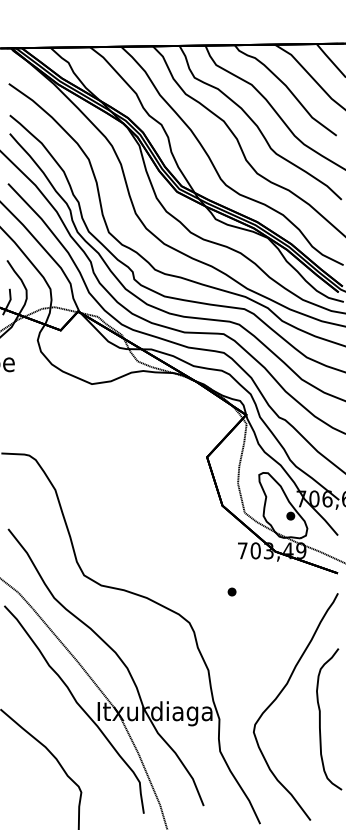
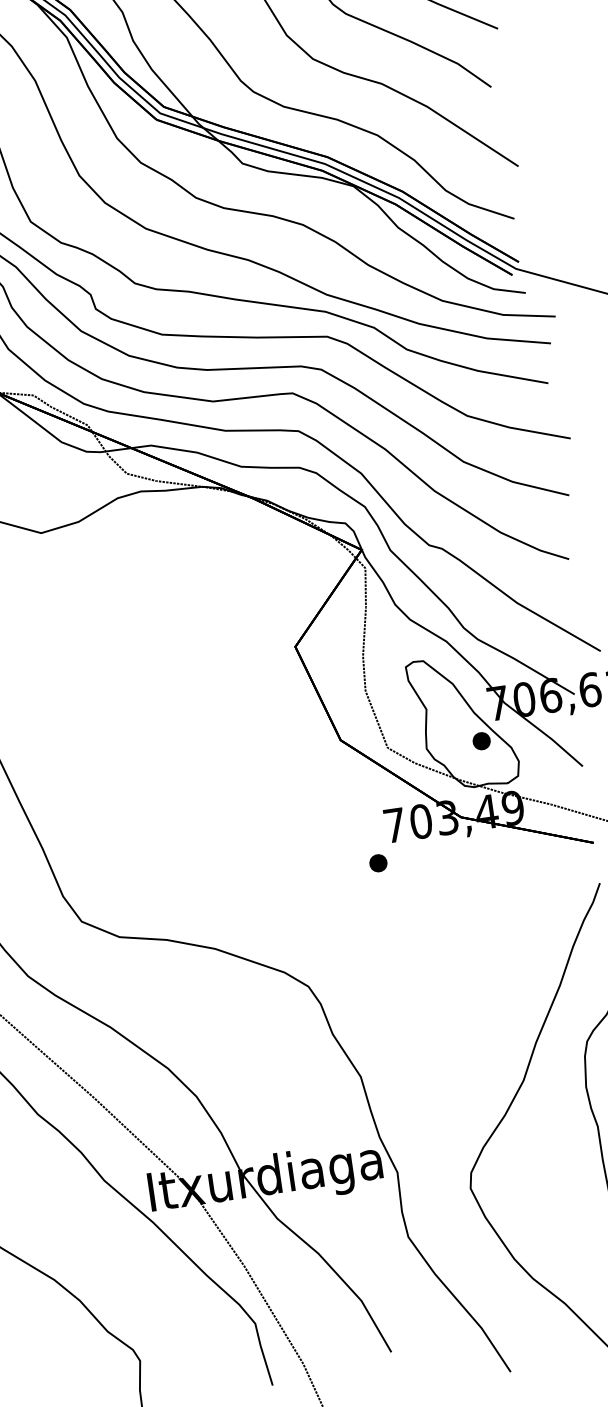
part: (231, 591) -> (377, 862), moved

